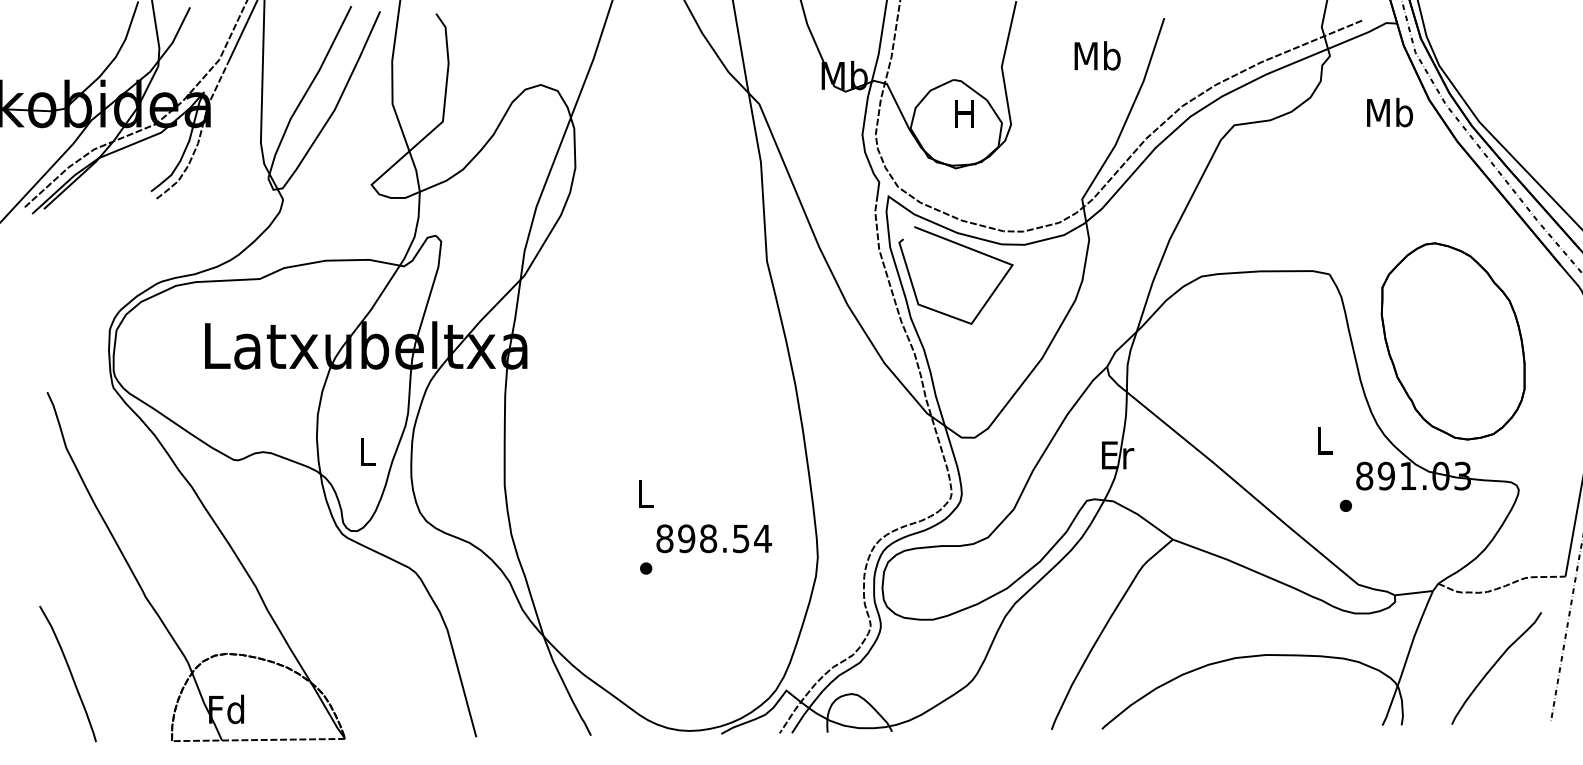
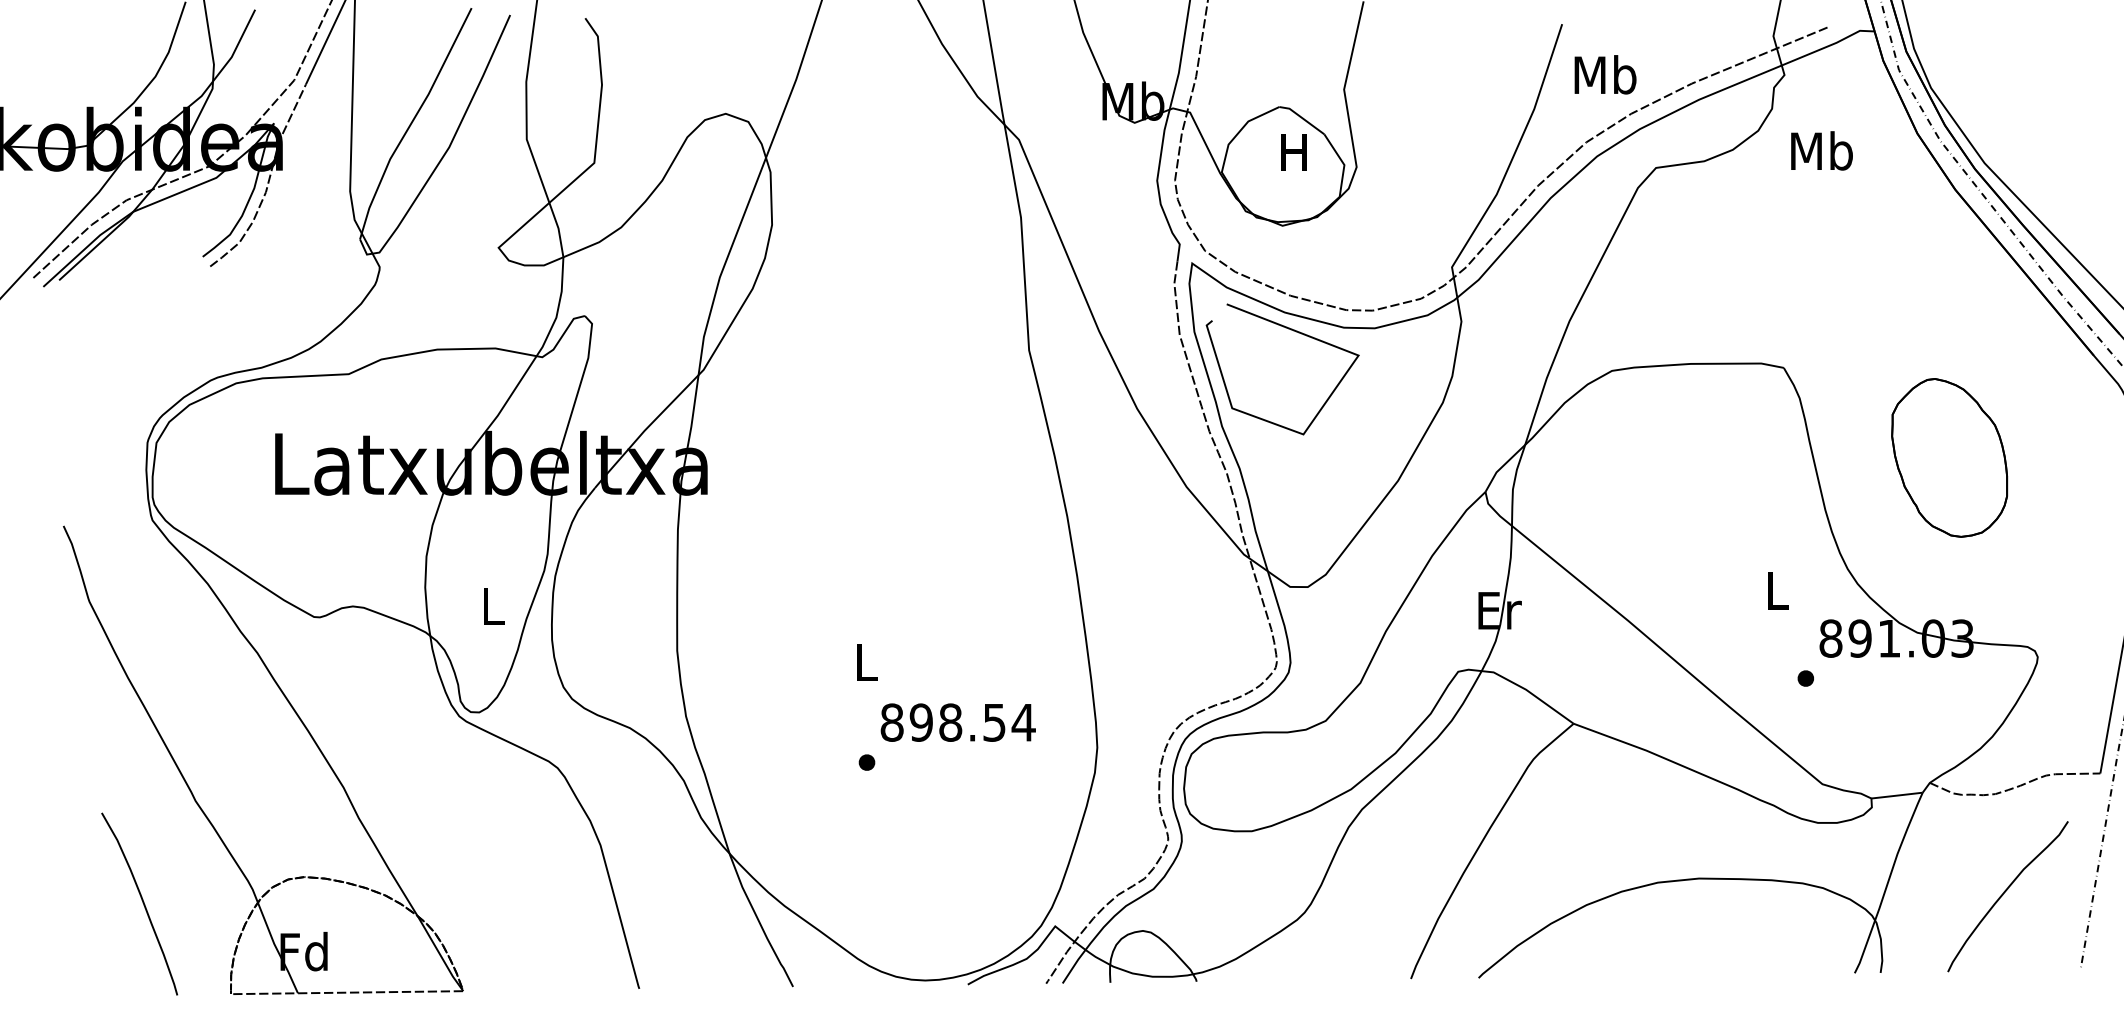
text: (1097, 55) -> (1605, 74), moved
text: (1389, 112) -> (1821, 150), moved
part: (1452, 341) -> (1948, 457), size x0.6
curve: (69, 672) -> (141, 902), moved

